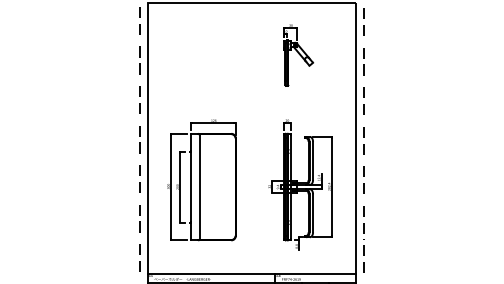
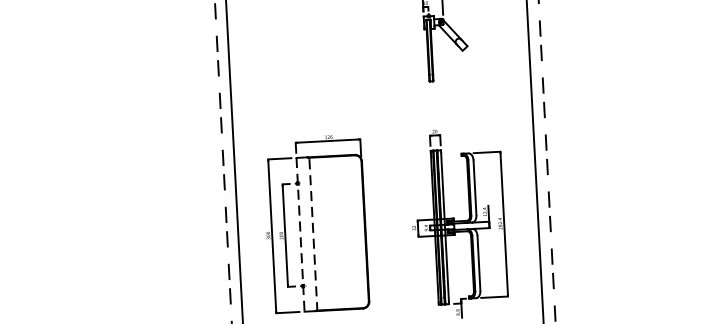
line: (190, 187) -> (300, 235), solid -> dashed
line: (199, 187) -> (313, 234), solid -> dashed

